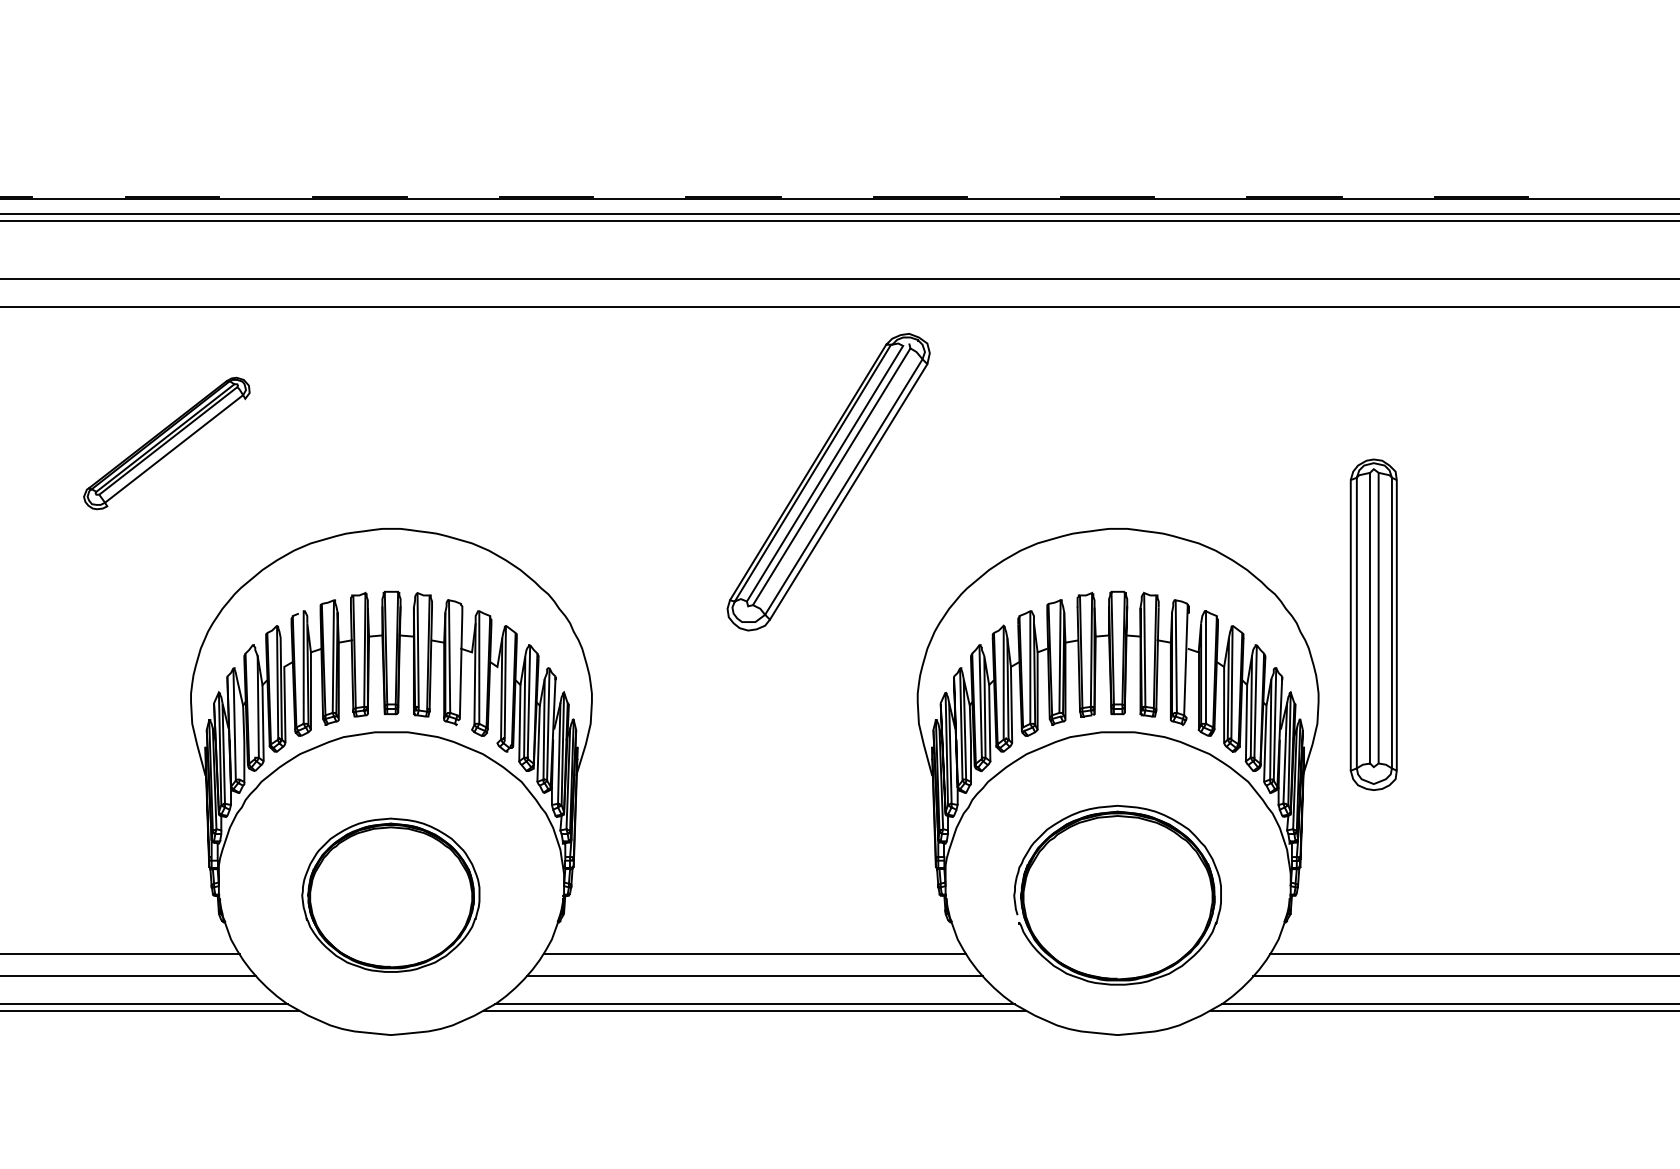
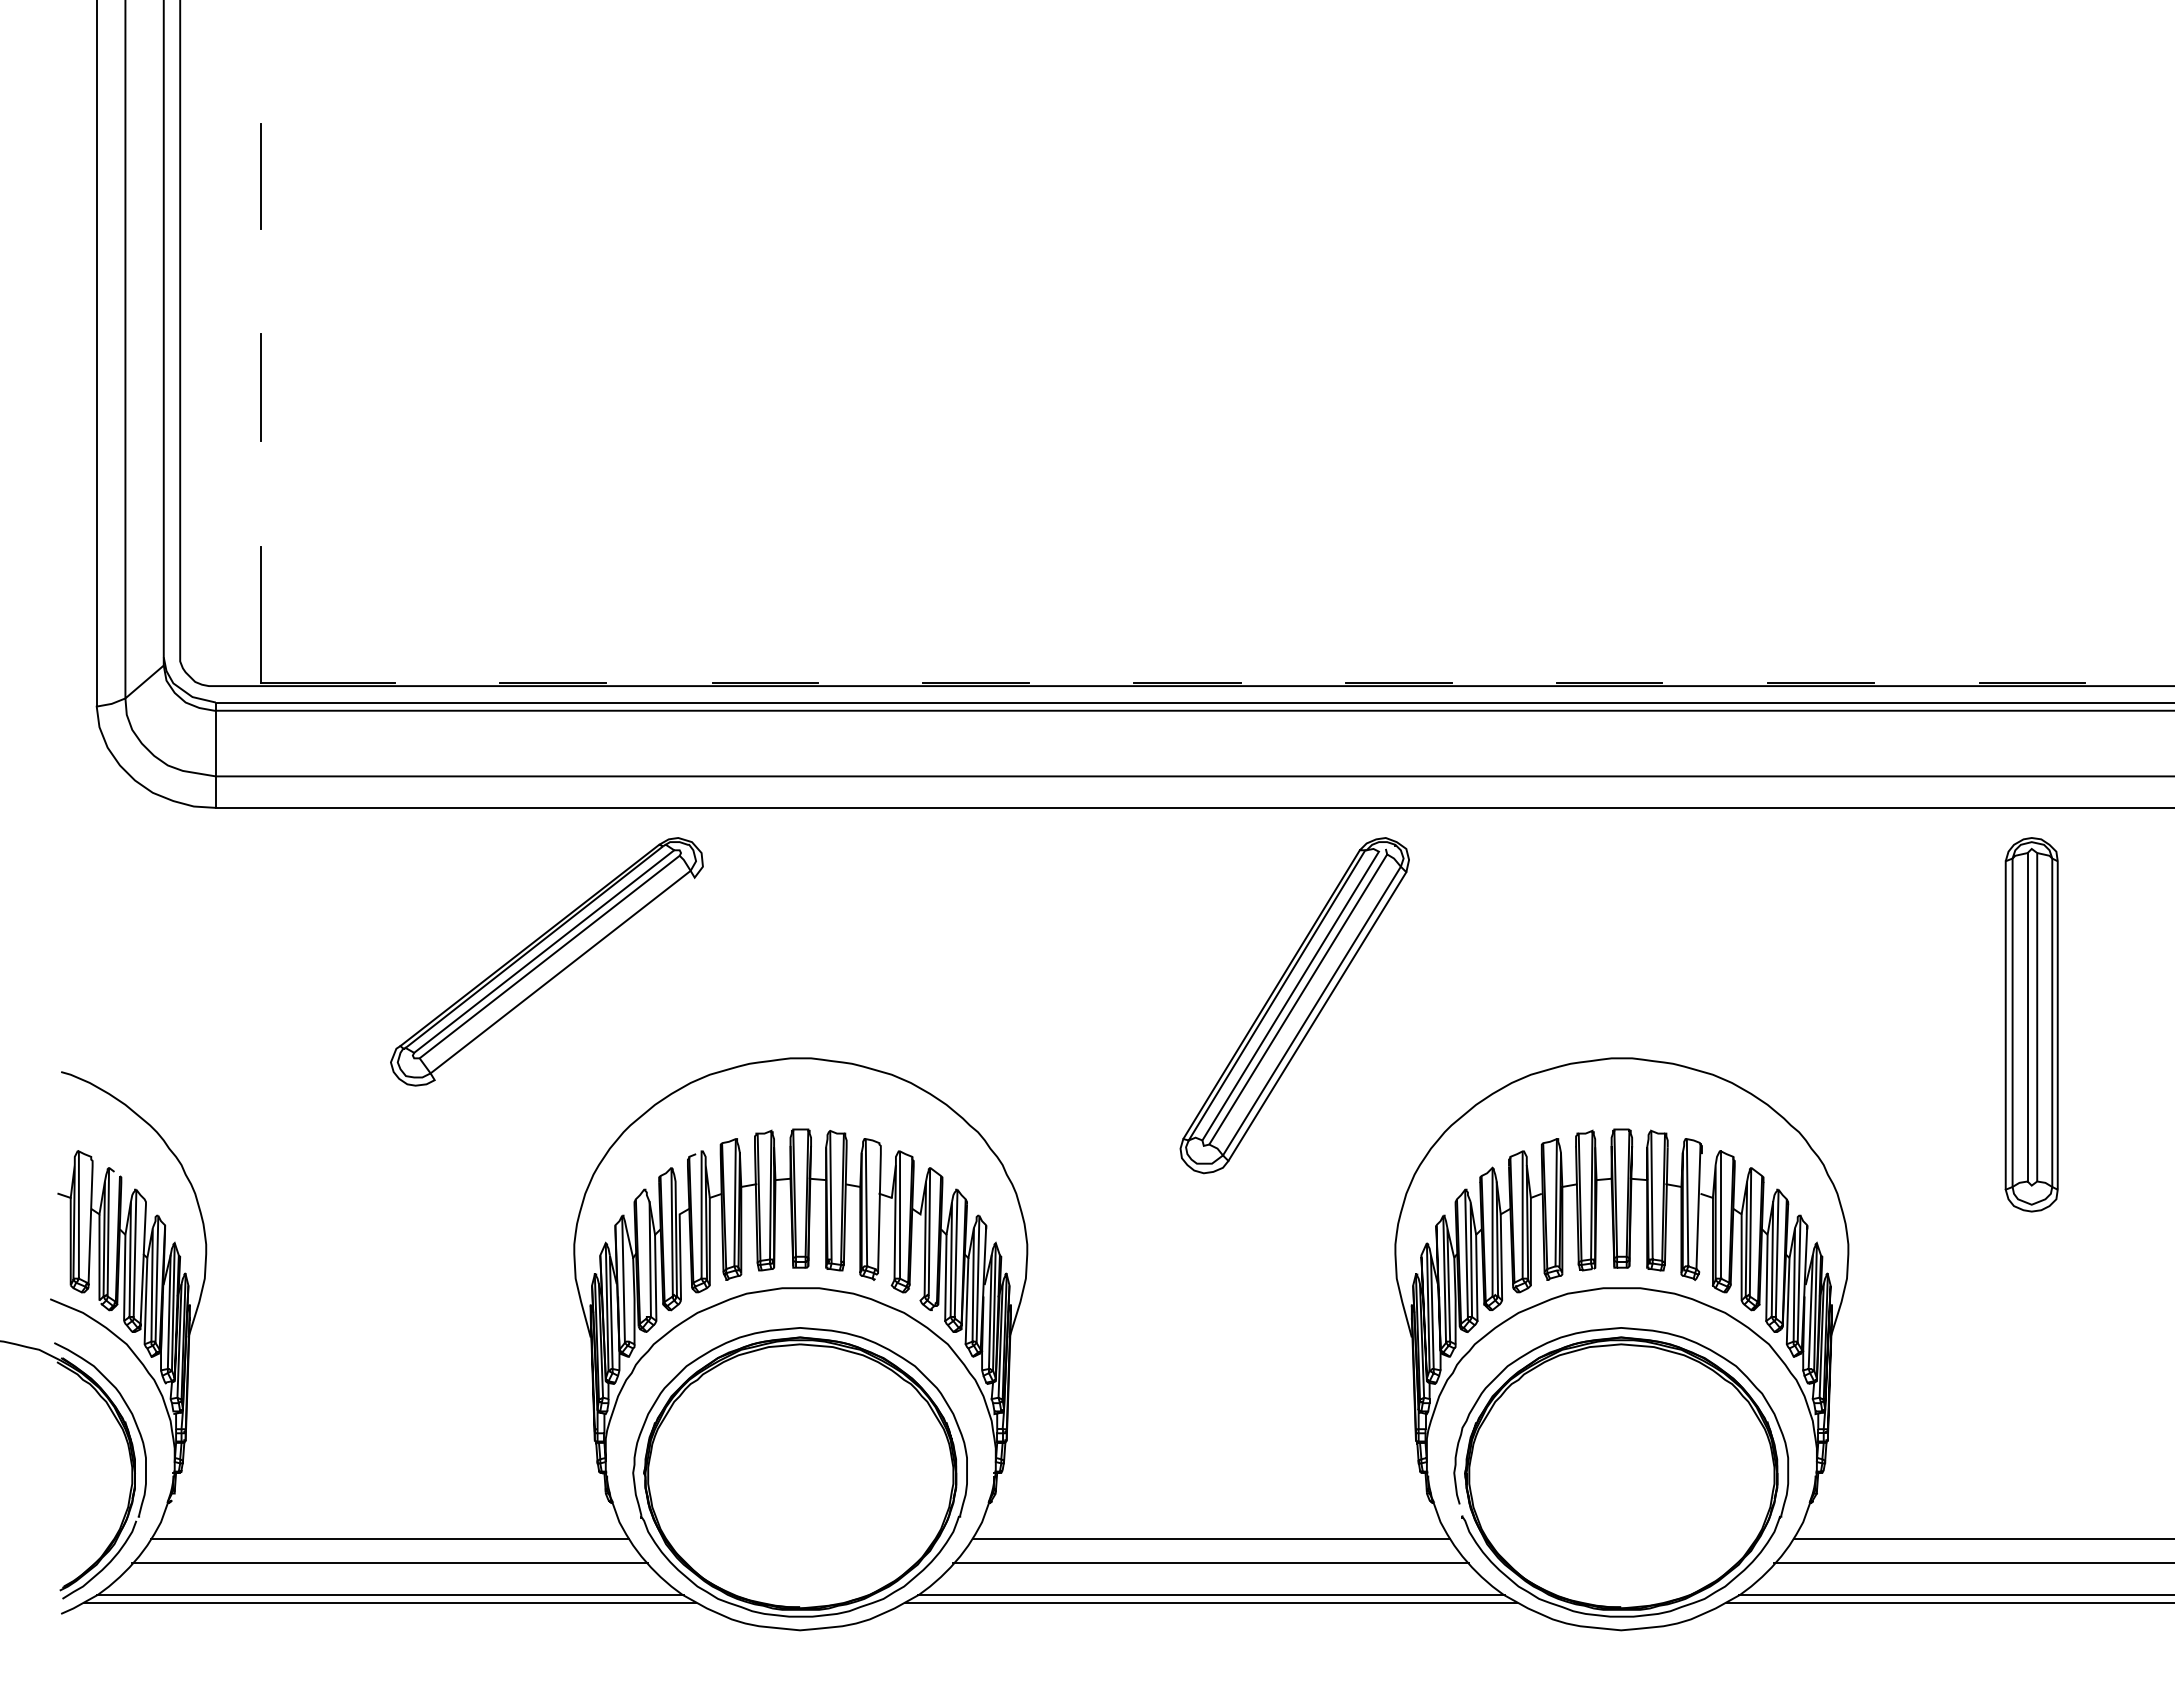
part: (166, 443) -> (546, 961), size x1.67
part: (1373, 624) -> (2031, 1024), moved
part: (390, 895) -> (799, 1472), size x1.67
part: (1117, 895) -> (1621, 1472), size x1.43

